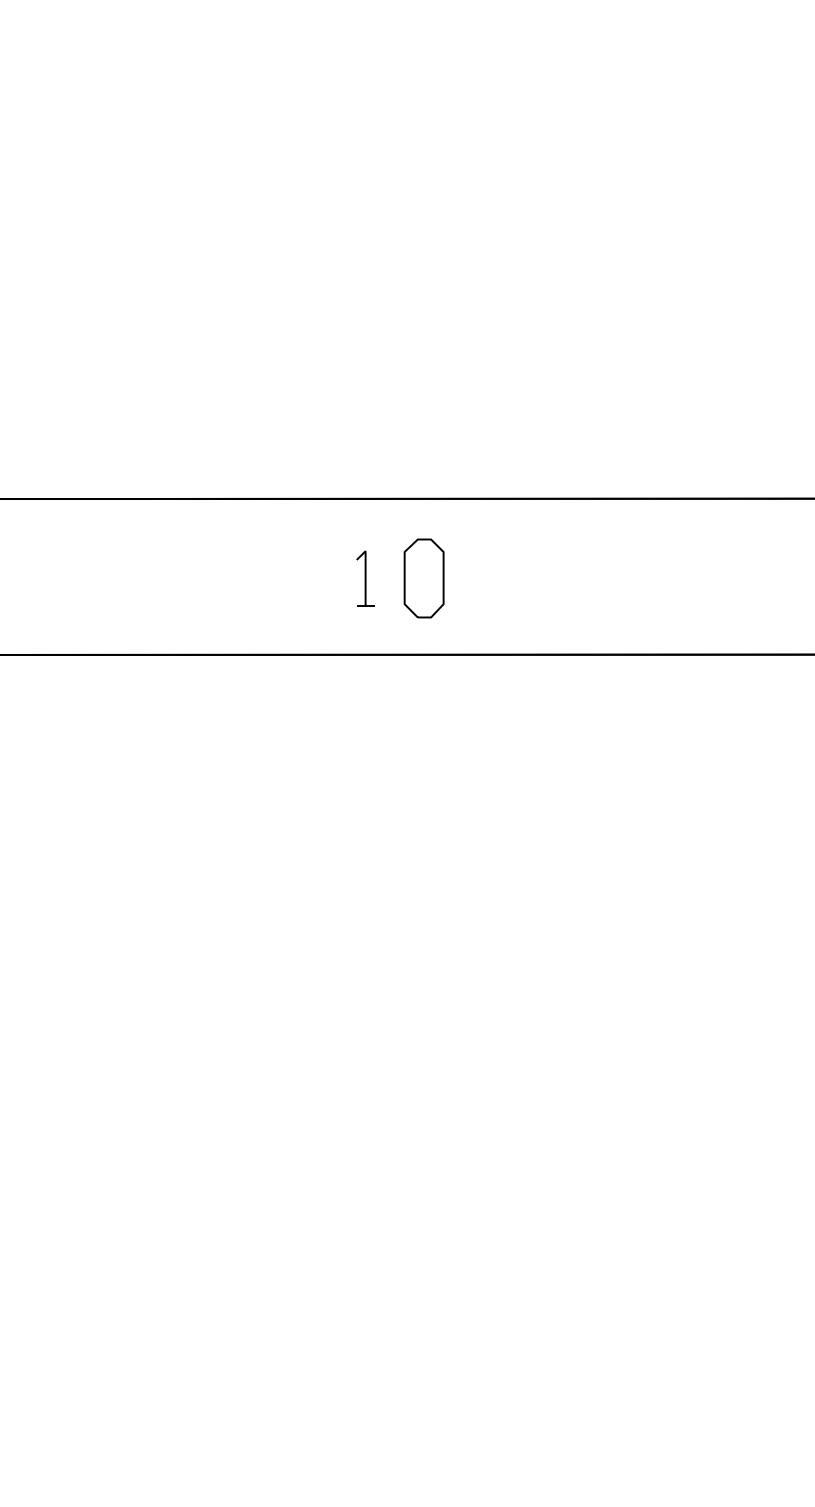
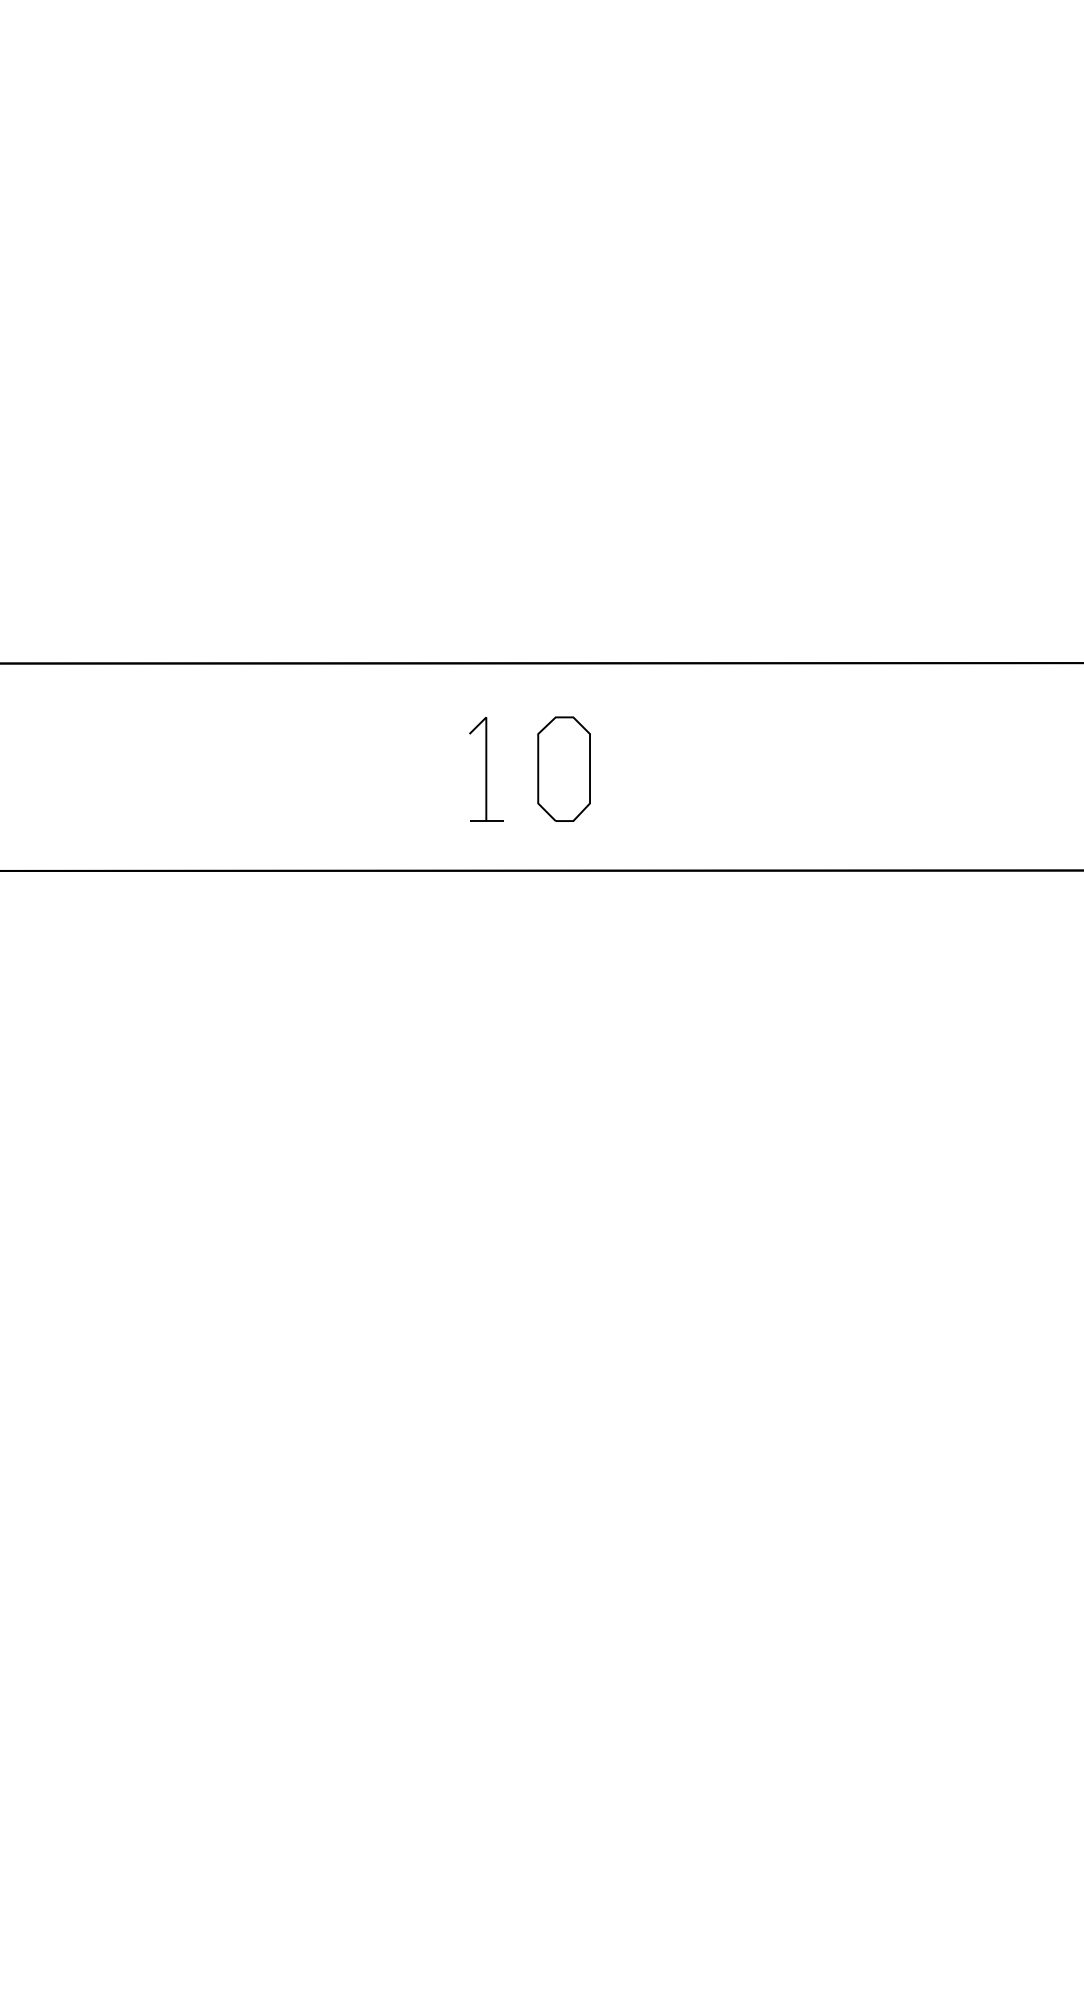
part: (365, 578) -> (486, 769), size x1.43

